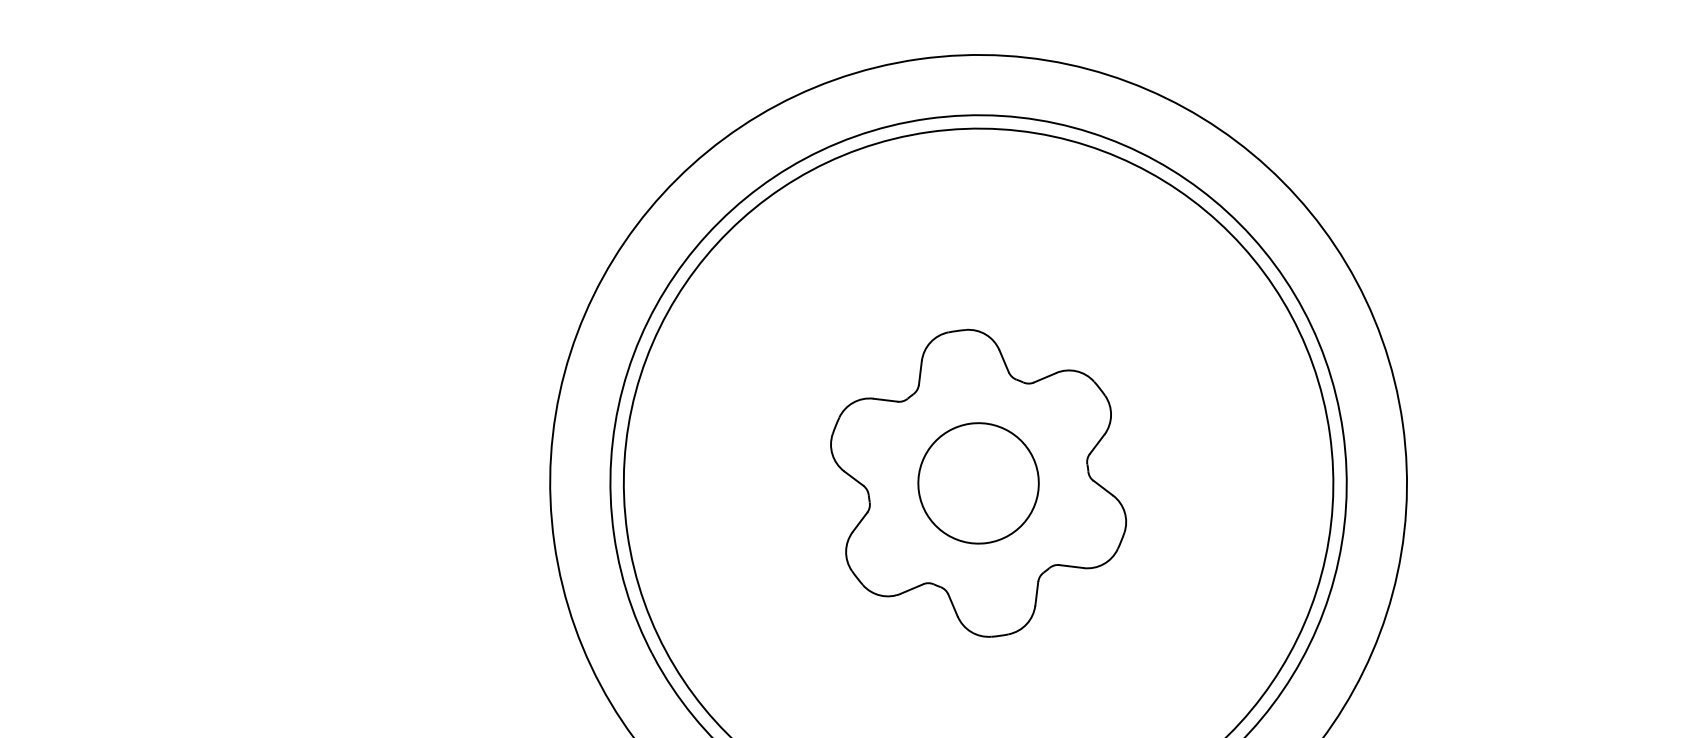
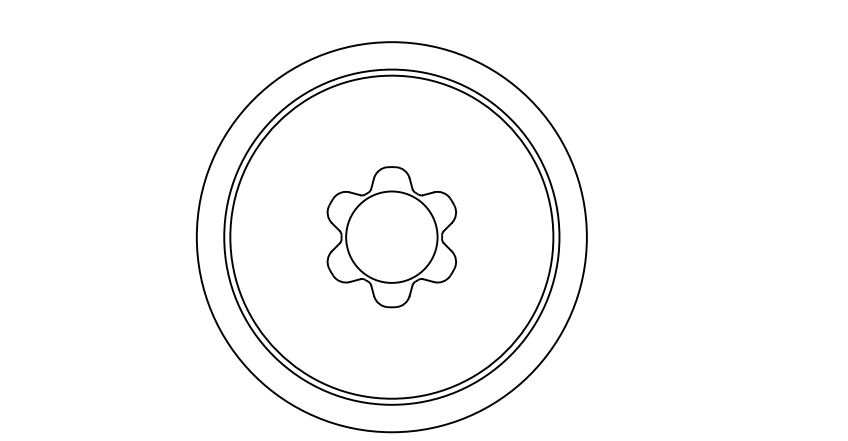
circle: (977, 481) -> (391, 236), size x1.67

